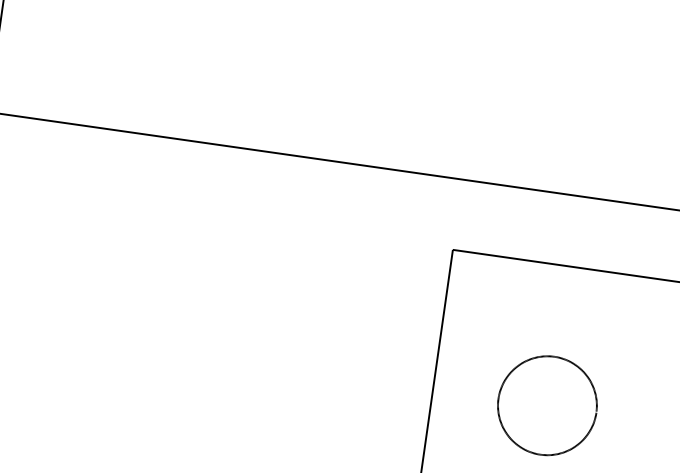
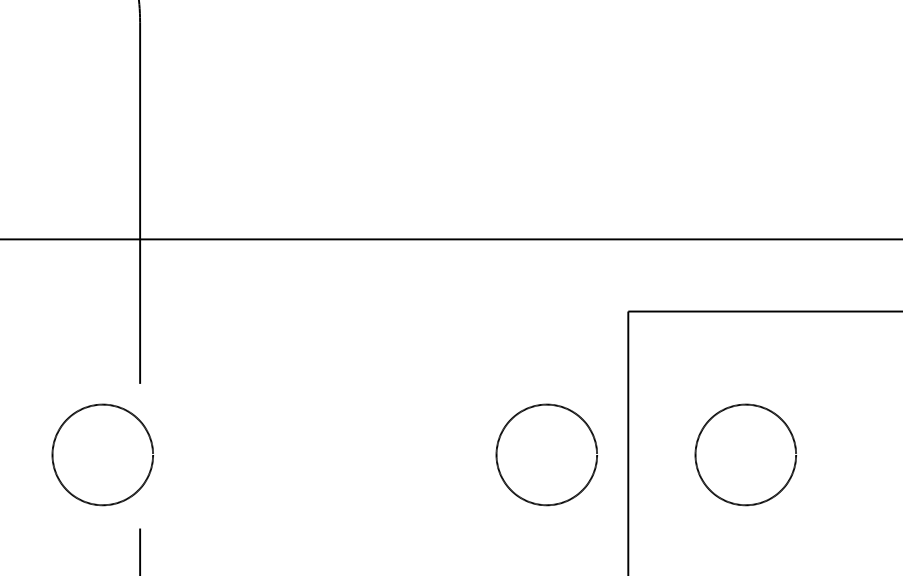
part: (329, 336) -> (516, 416), added

